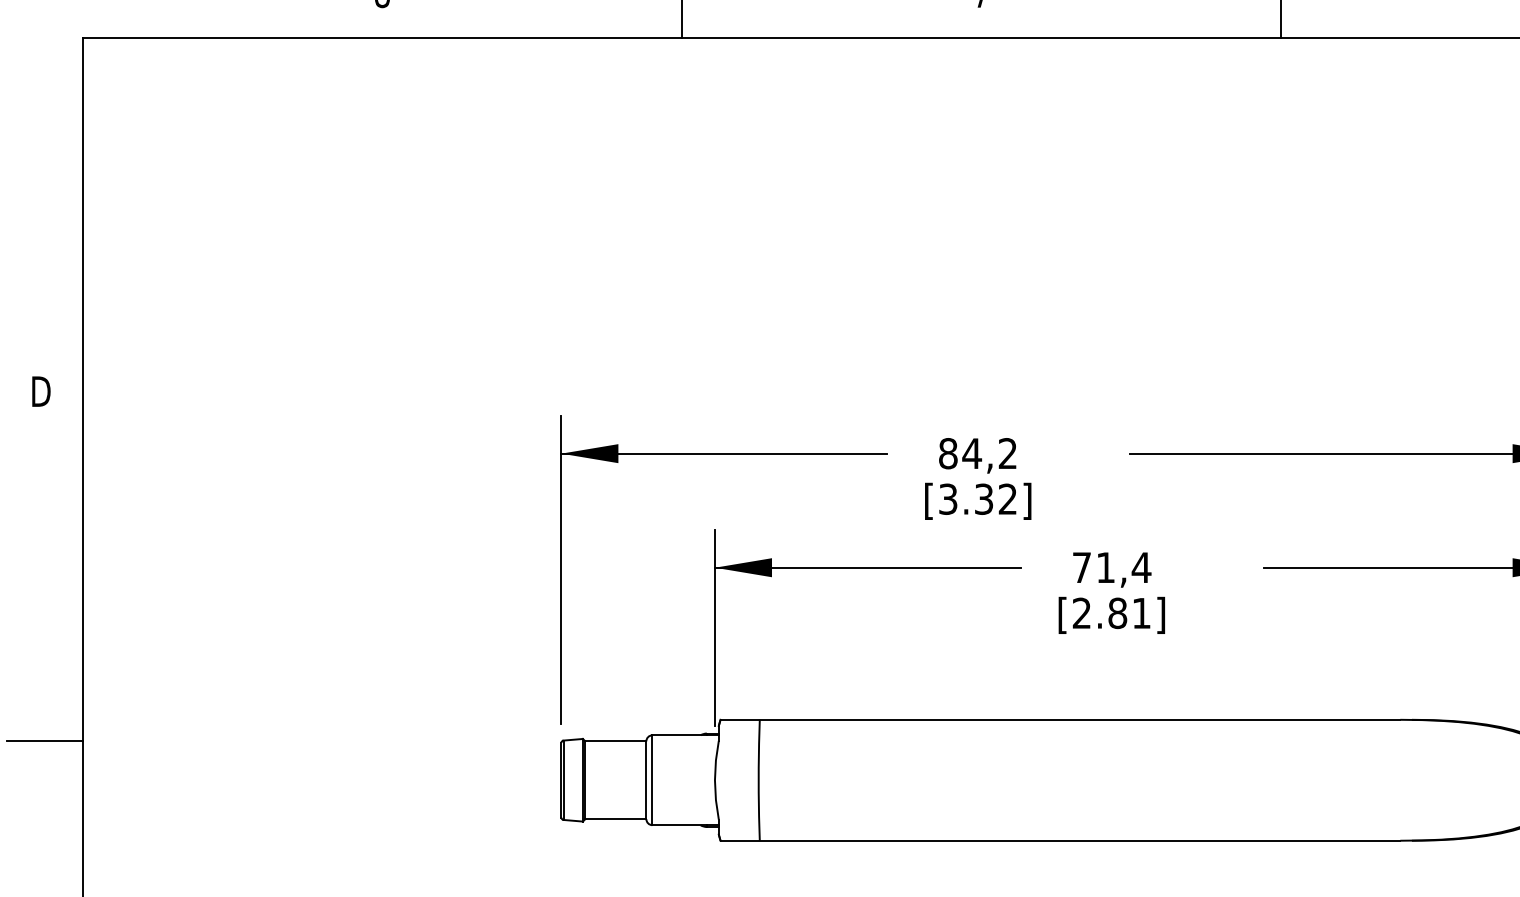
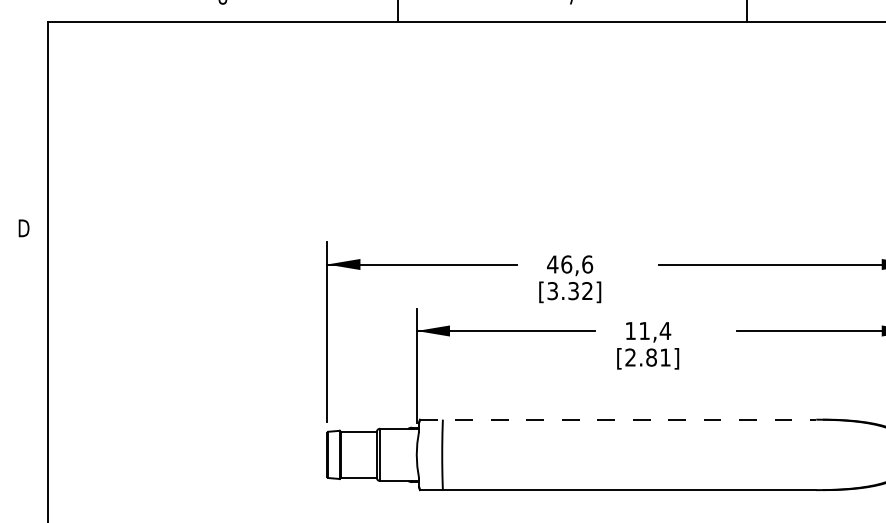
text: (978, 453) -> (570, 264), 84,2 -> 46,6
text: (1081, 566) -> (630, 330), 71,4 -> 11,4
line: (1061, 719) -> (618, 419), solid -> dashed
line: (43, 741) -> (25, 432), removed

